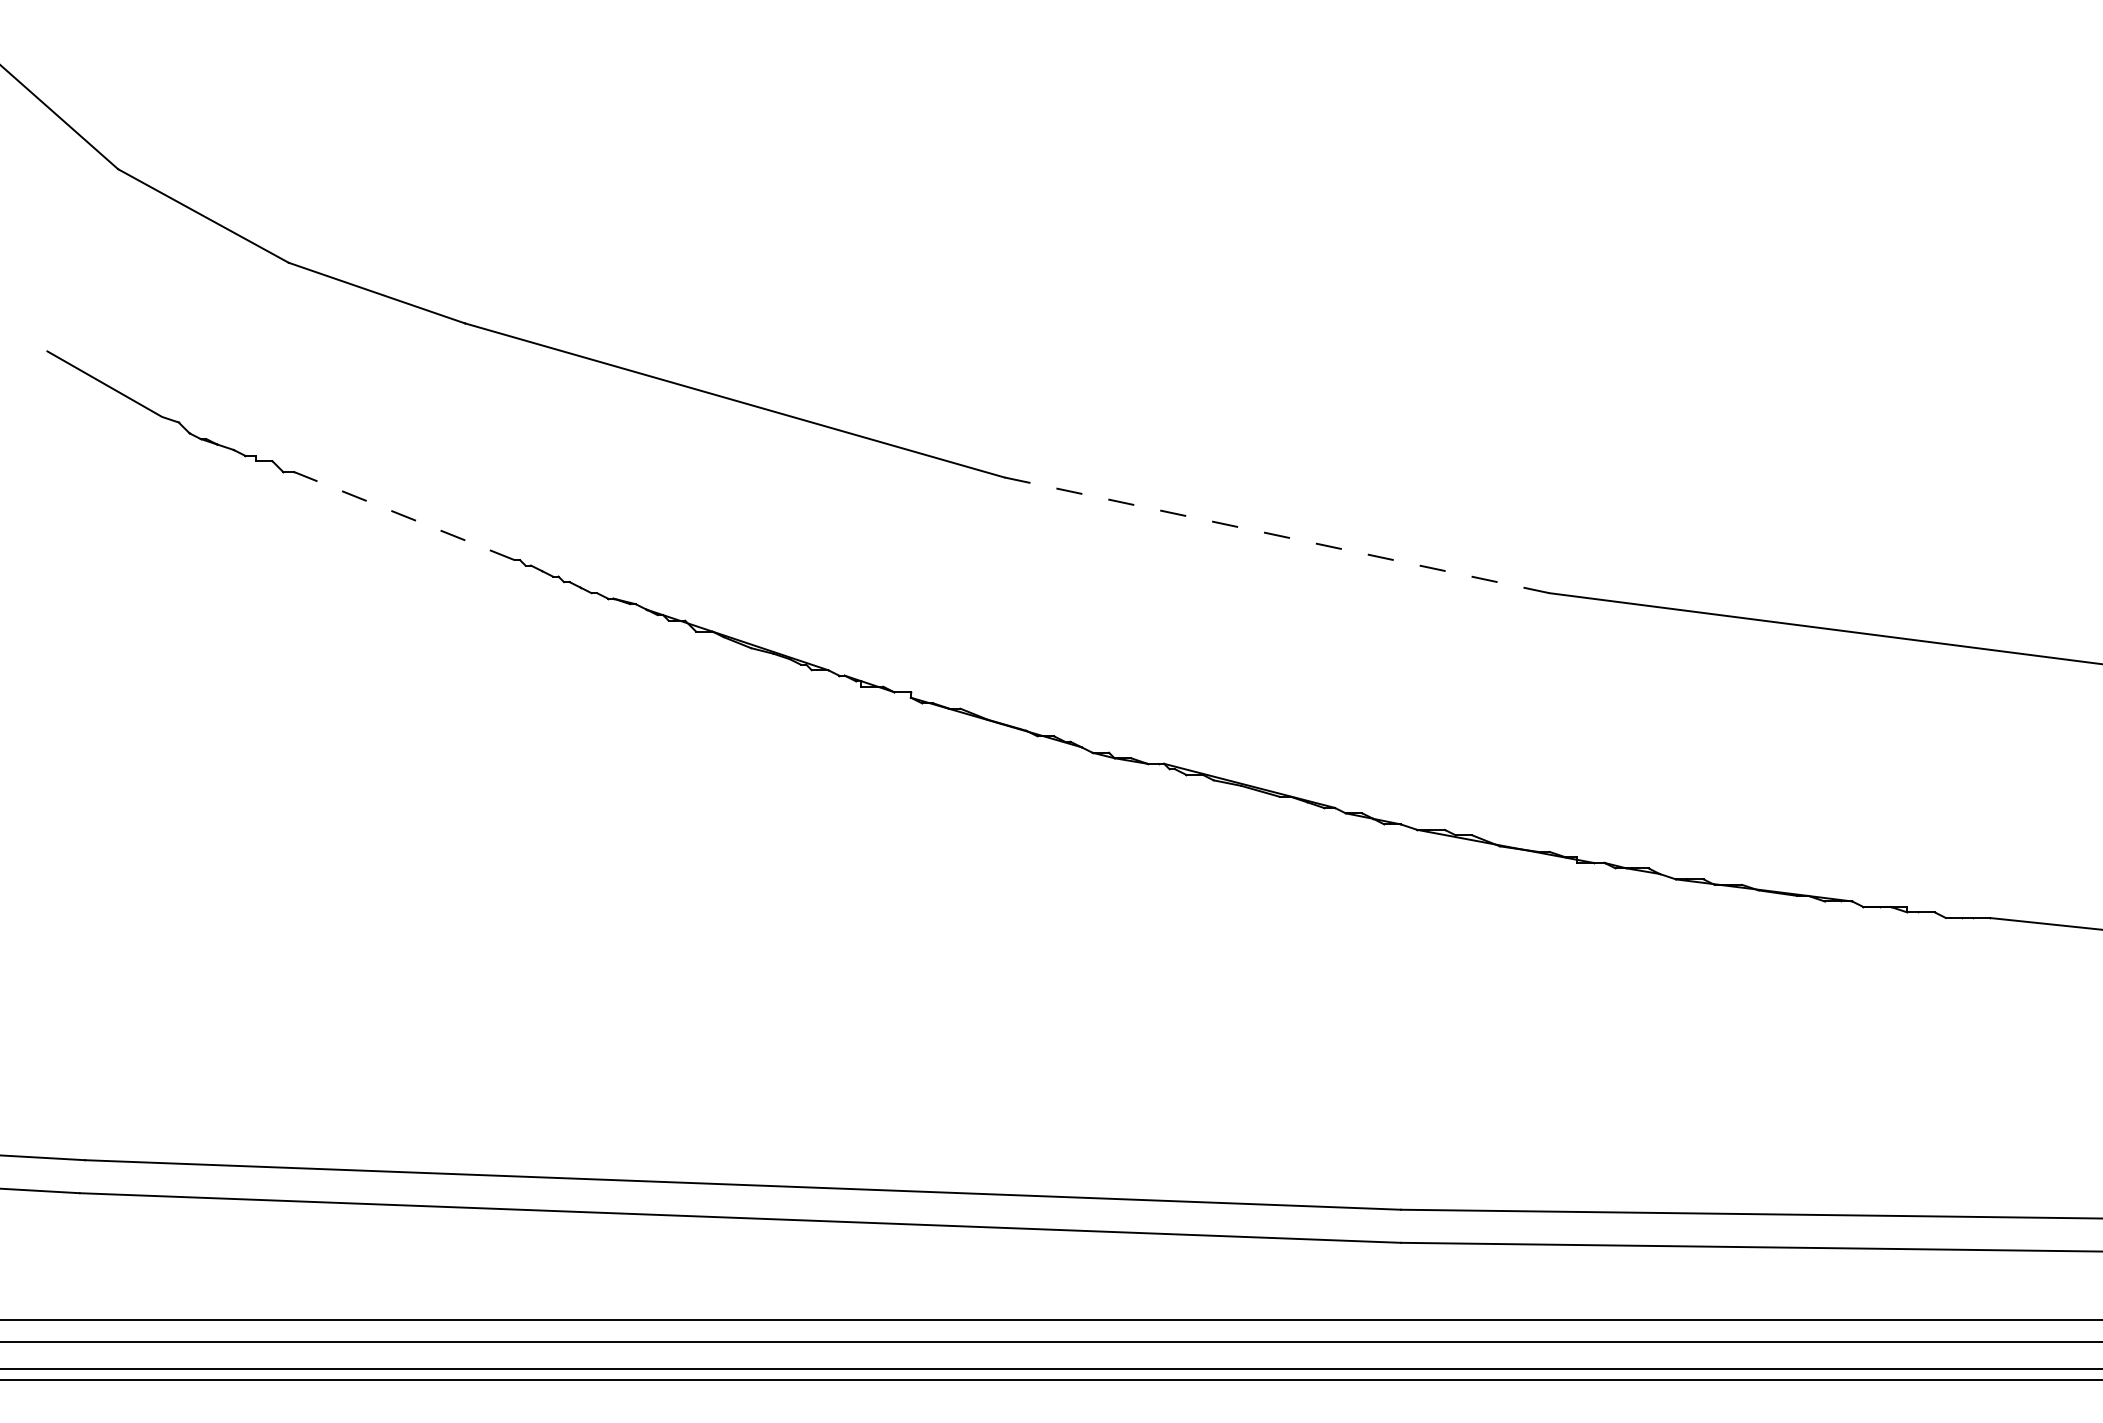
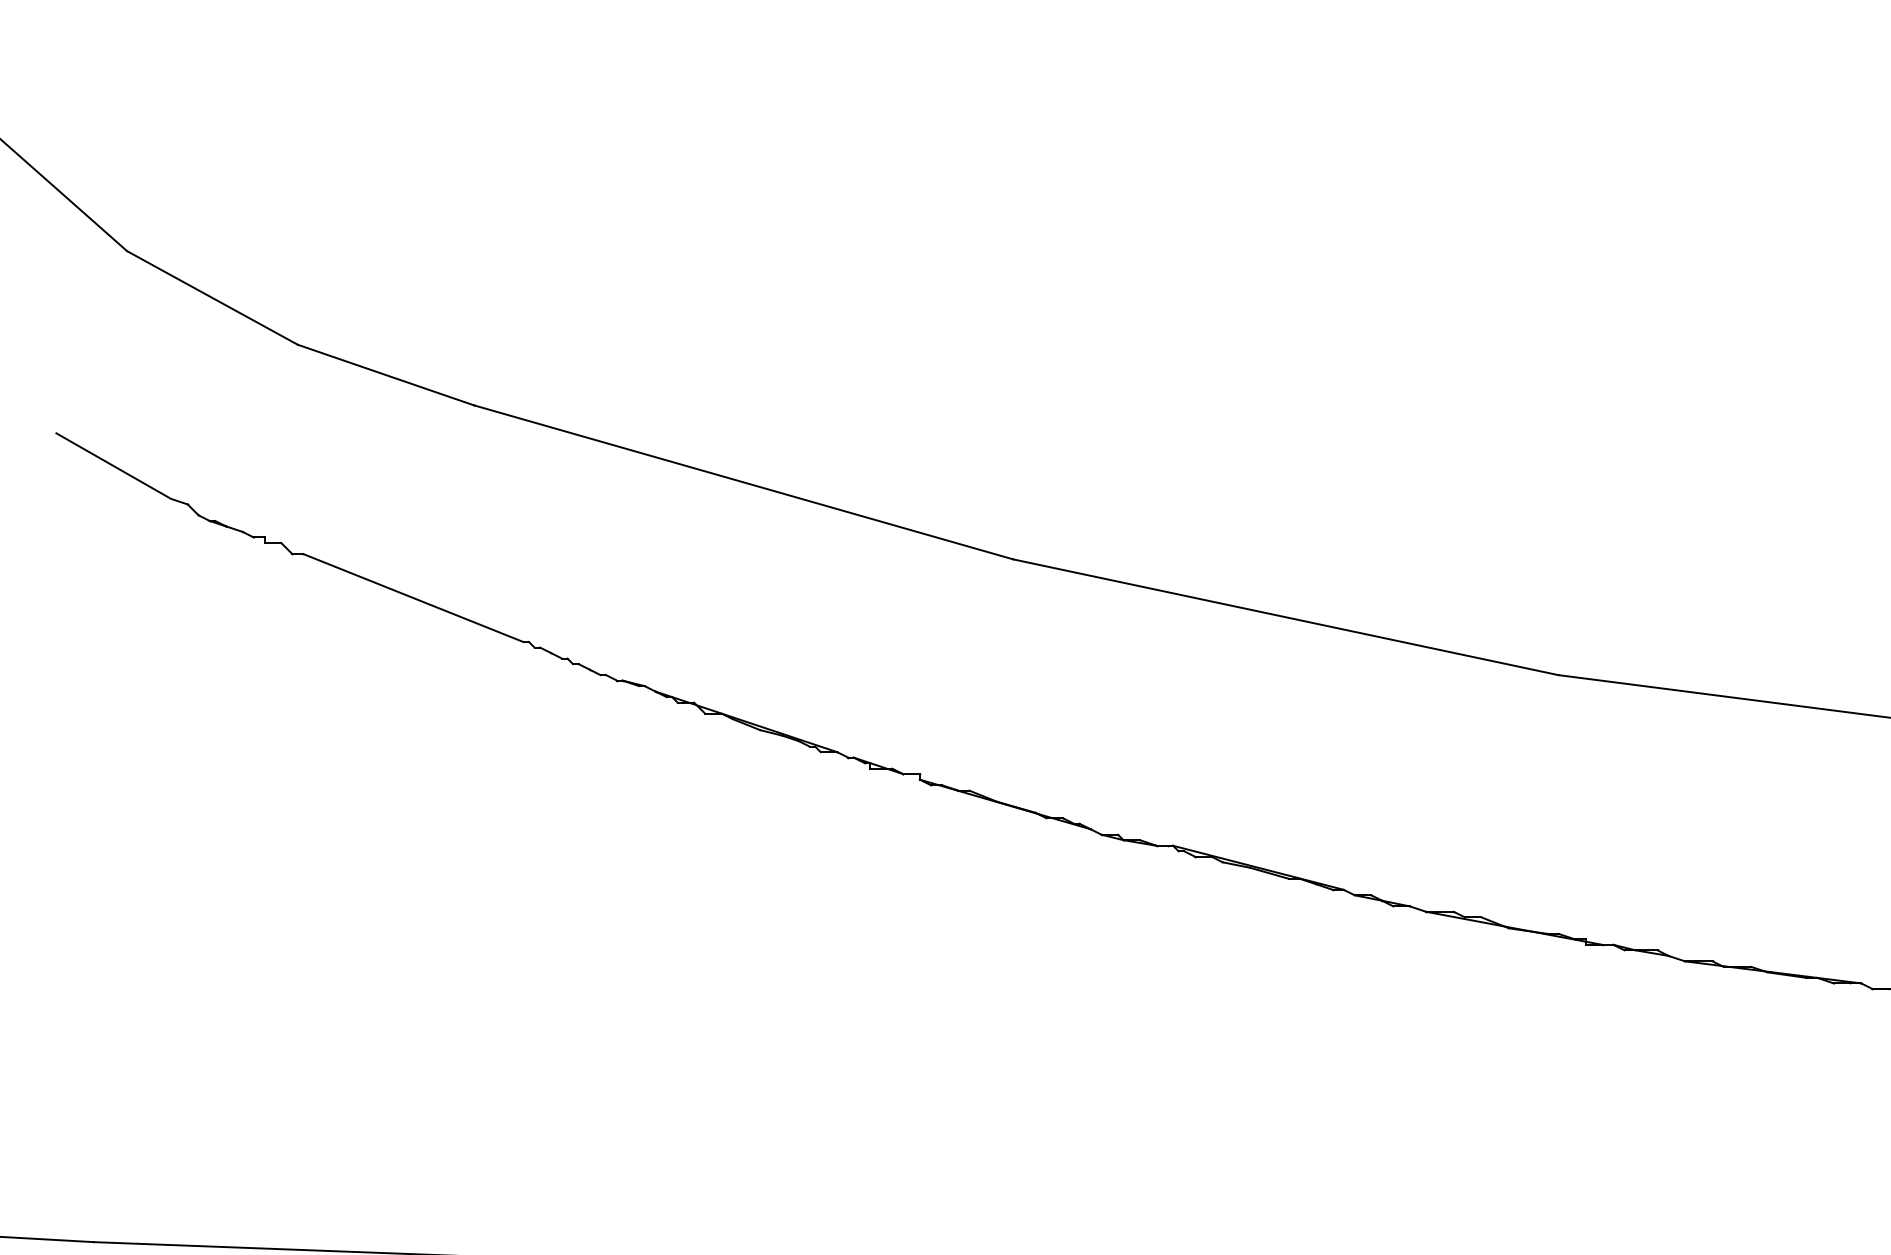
line: (404, 516) -> (413, 598), dashed -> solid
line: (1277, 535) -> (1286, 617), dashed -> solid

